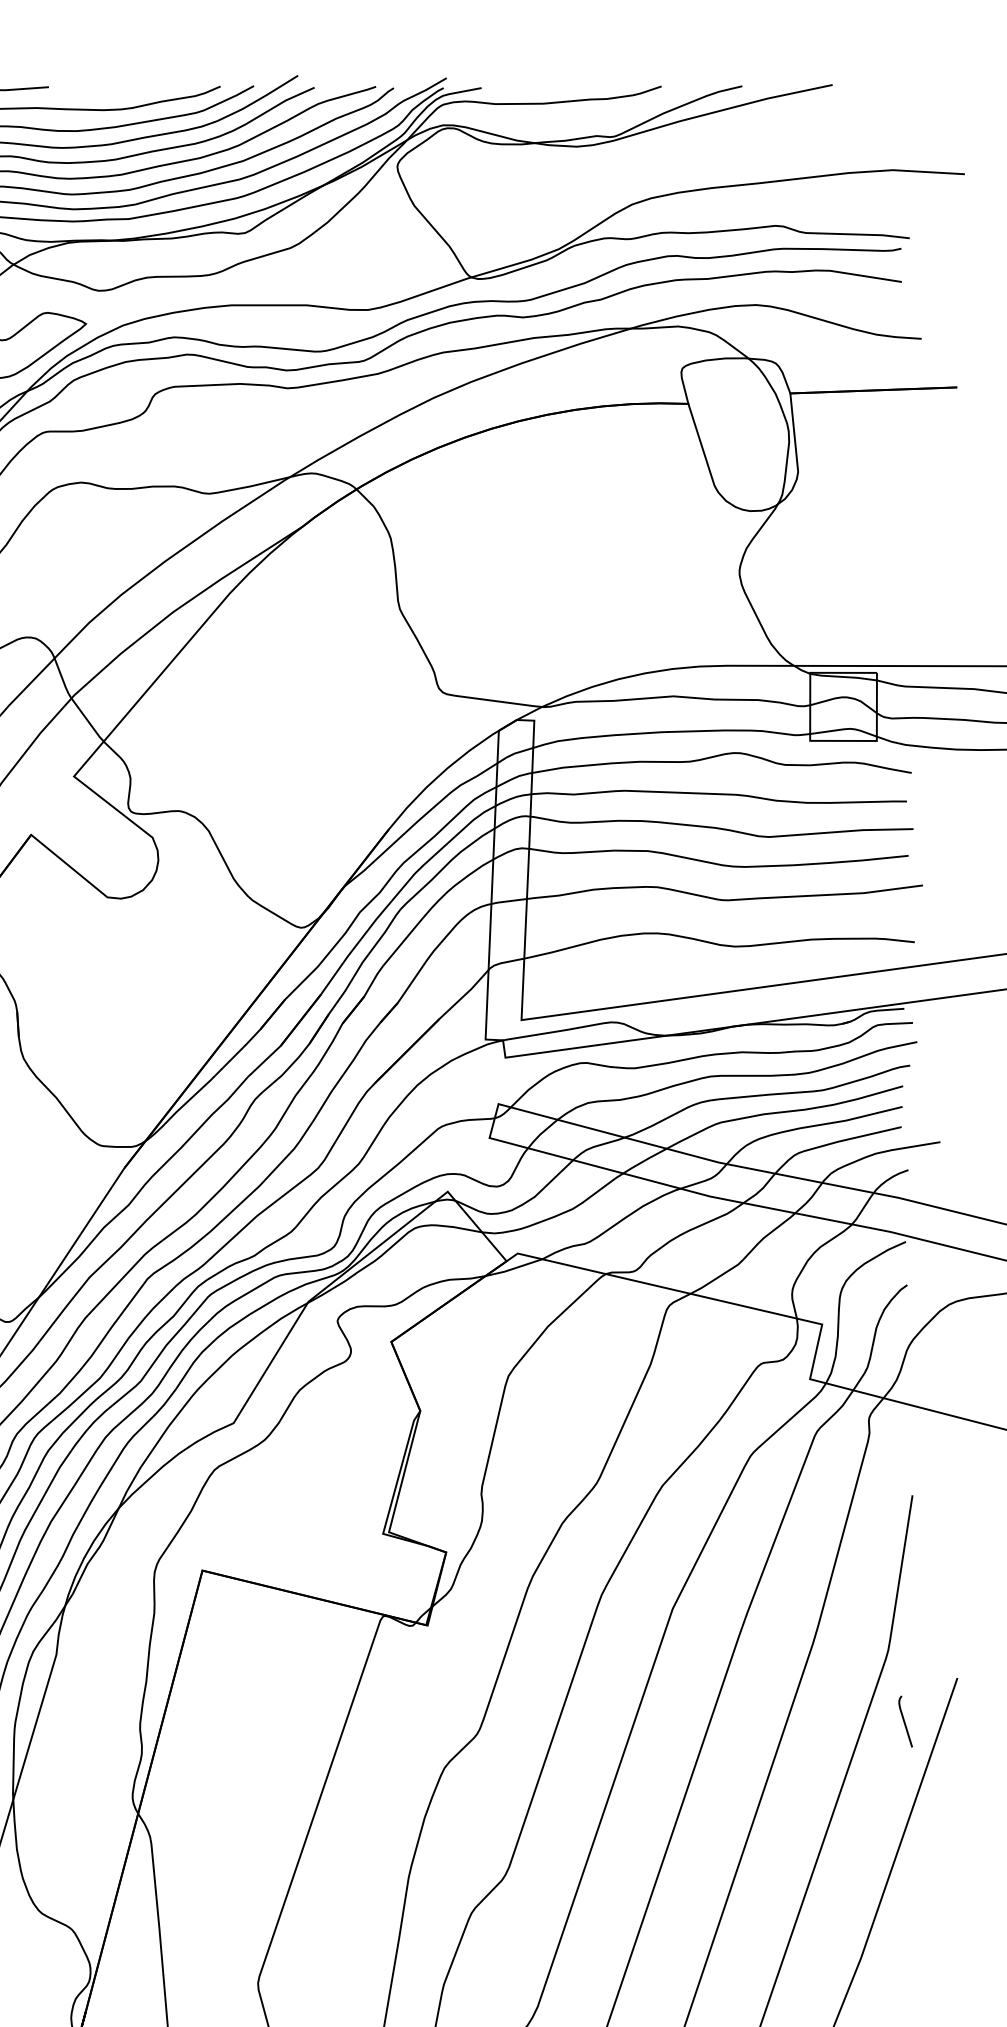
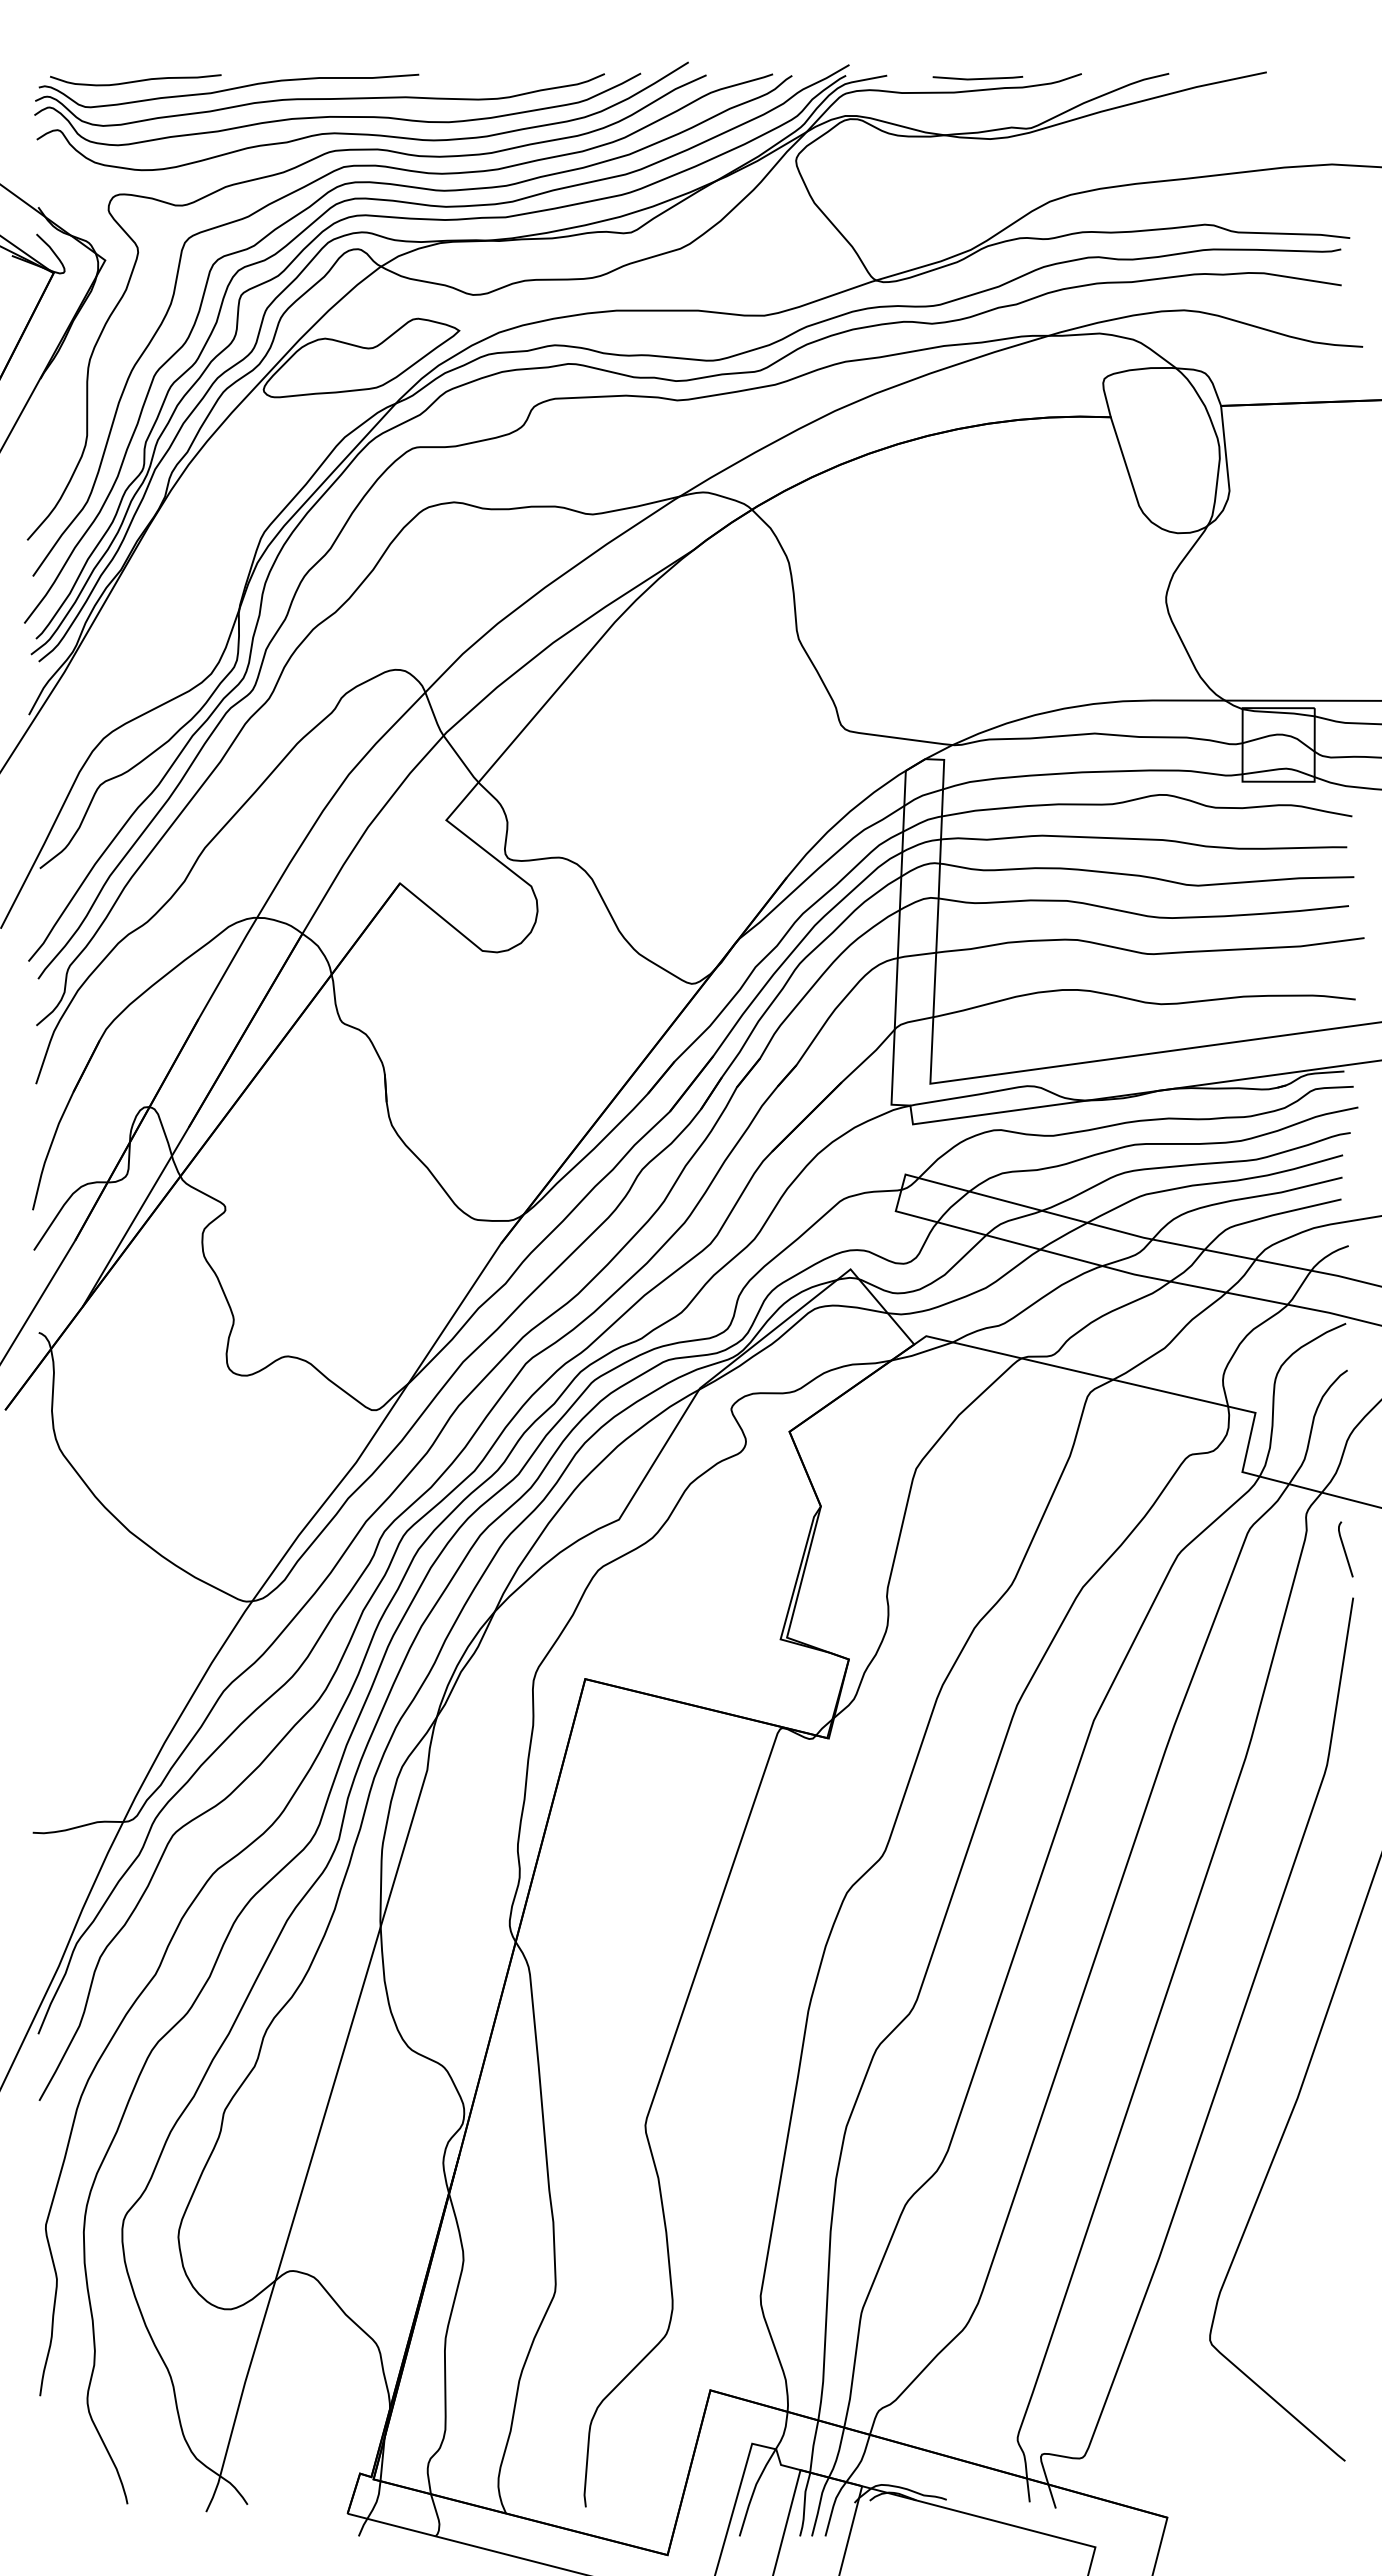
line: (565, 90) -> (977, 78), added
curve: (905, 1721) -> (1345, 1549), moved

